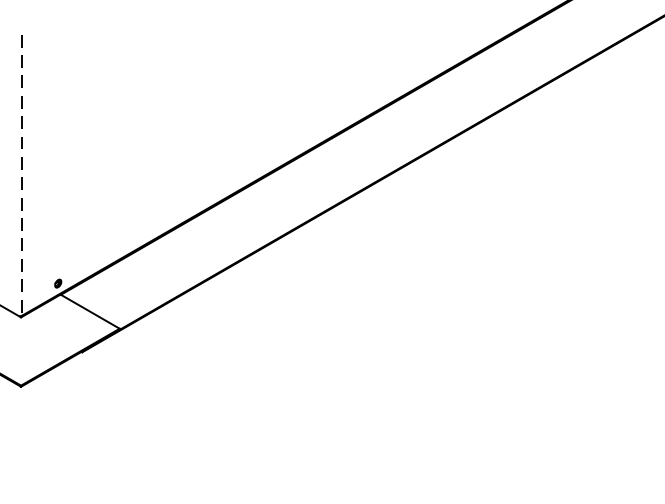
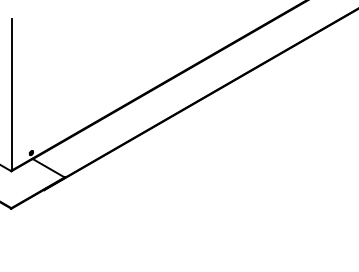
line: (21, 175) -> (11, 94), dashed -> solid

